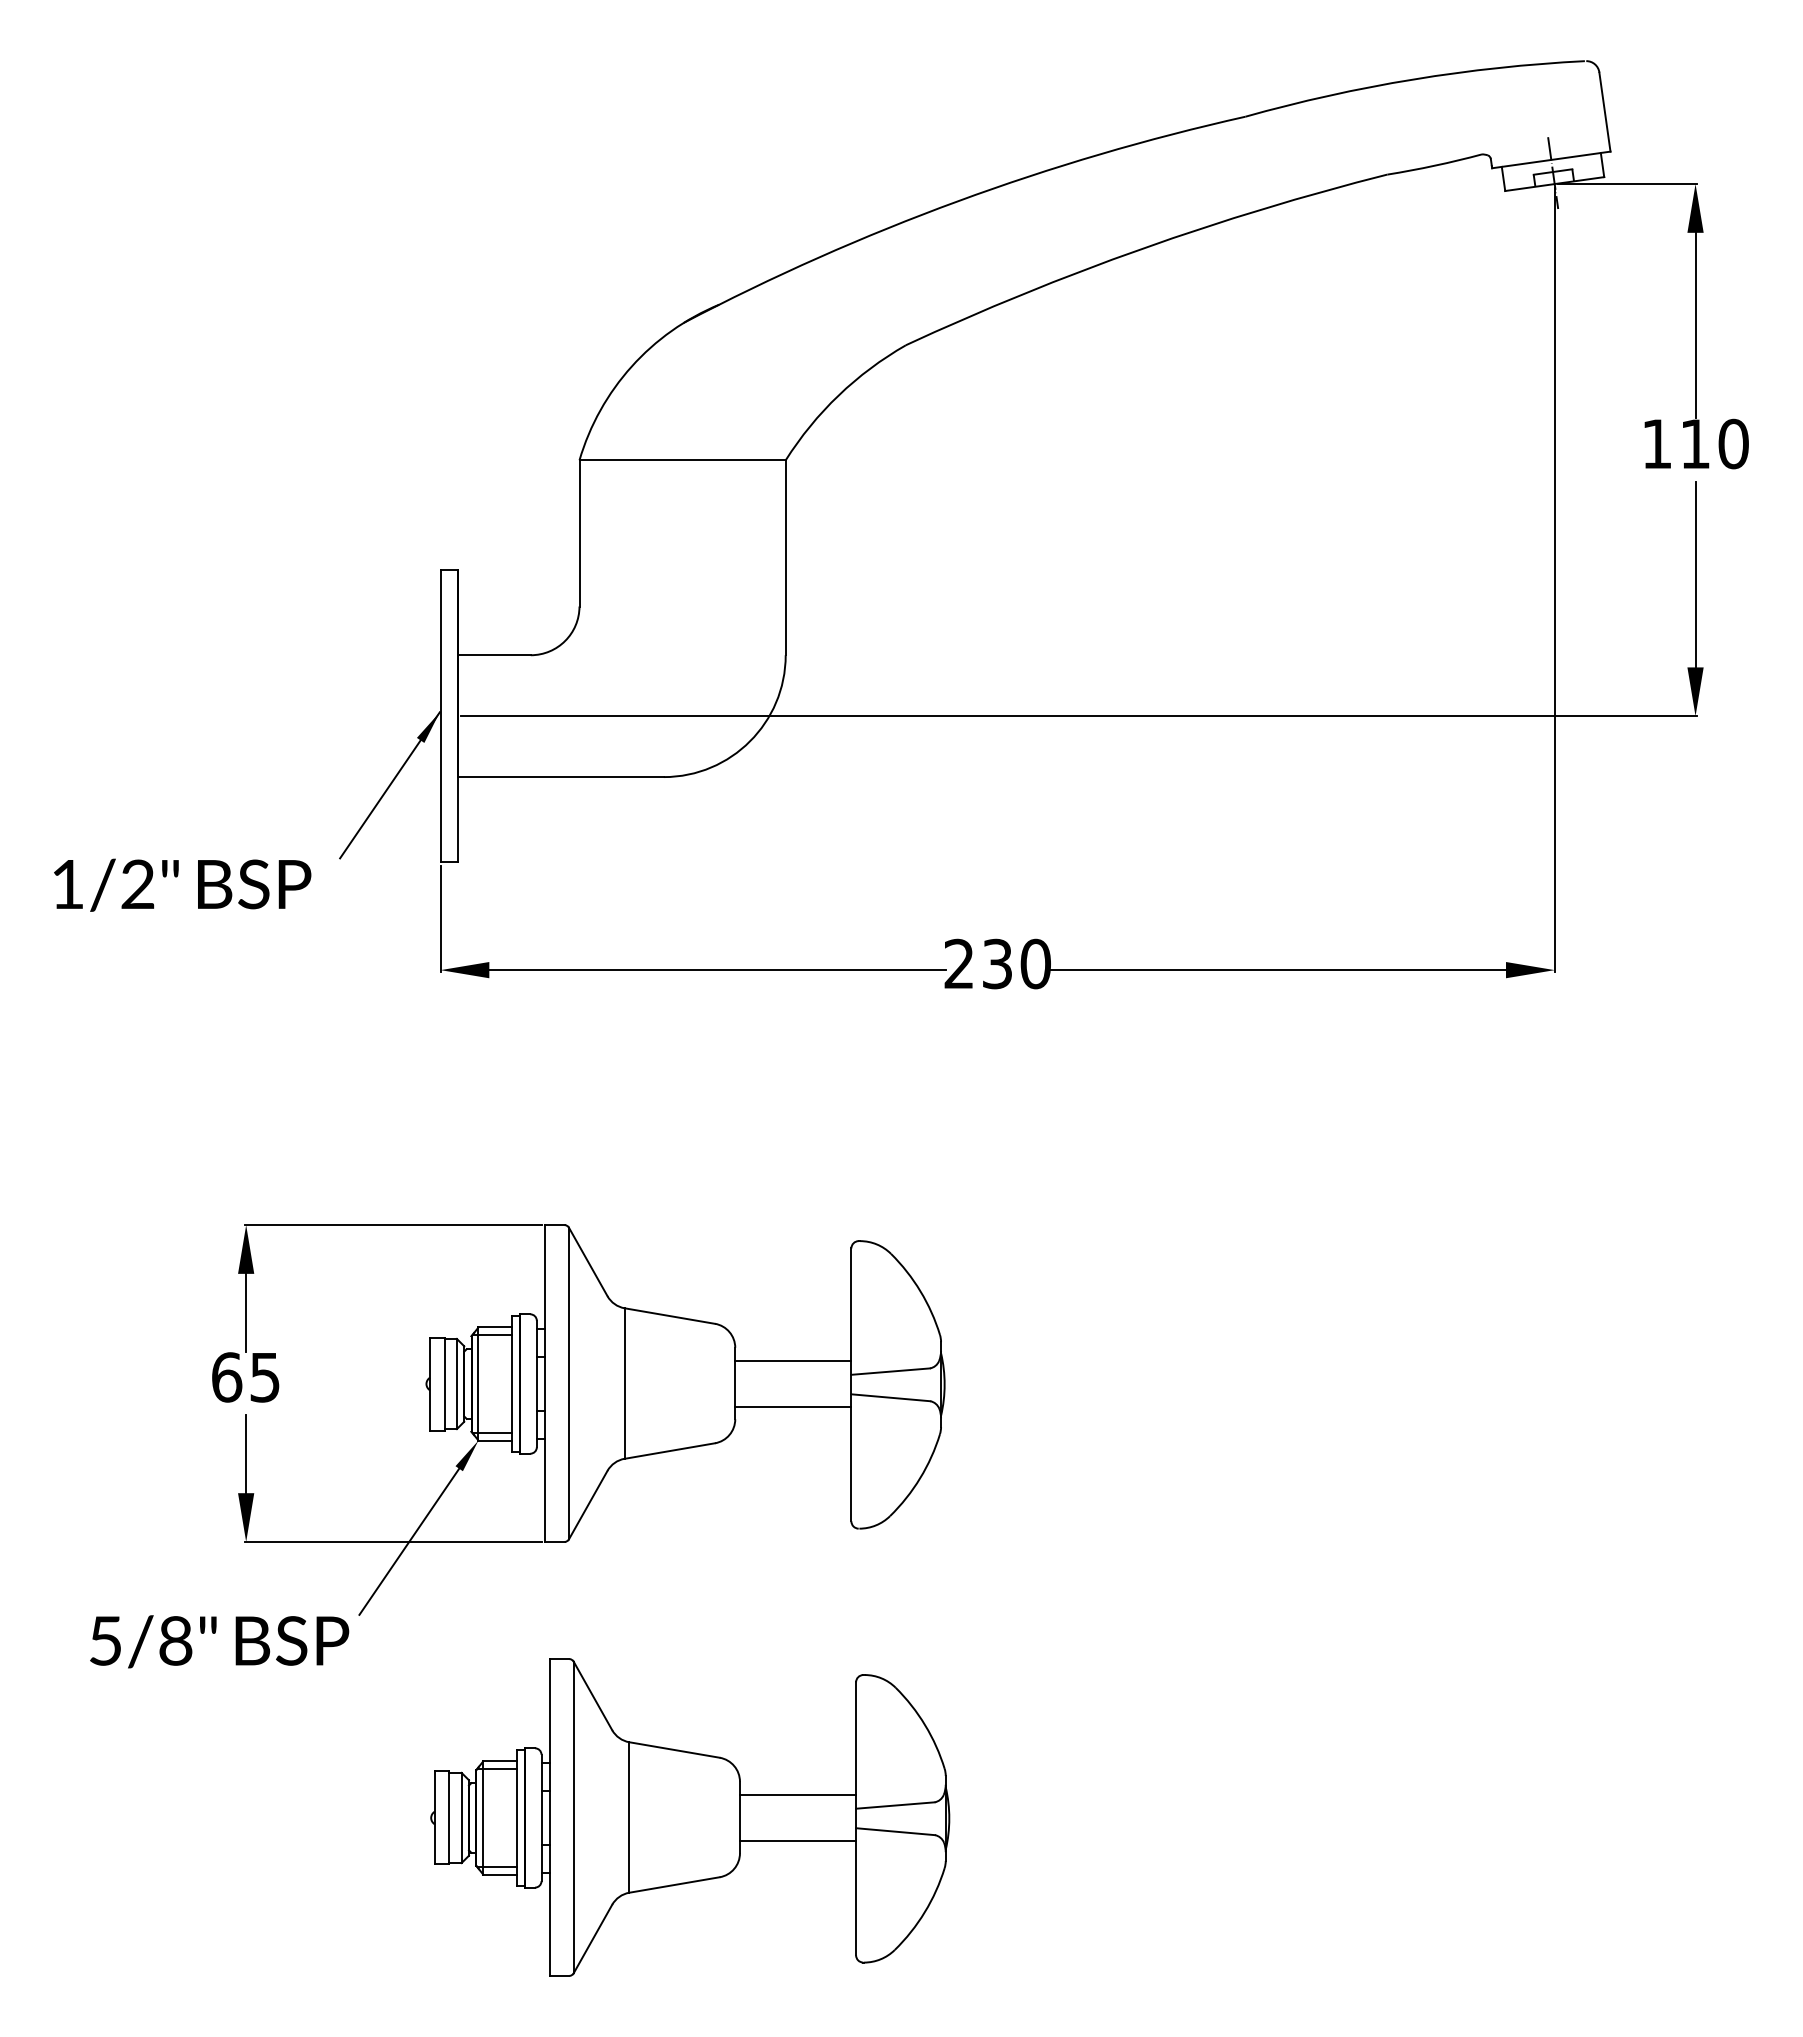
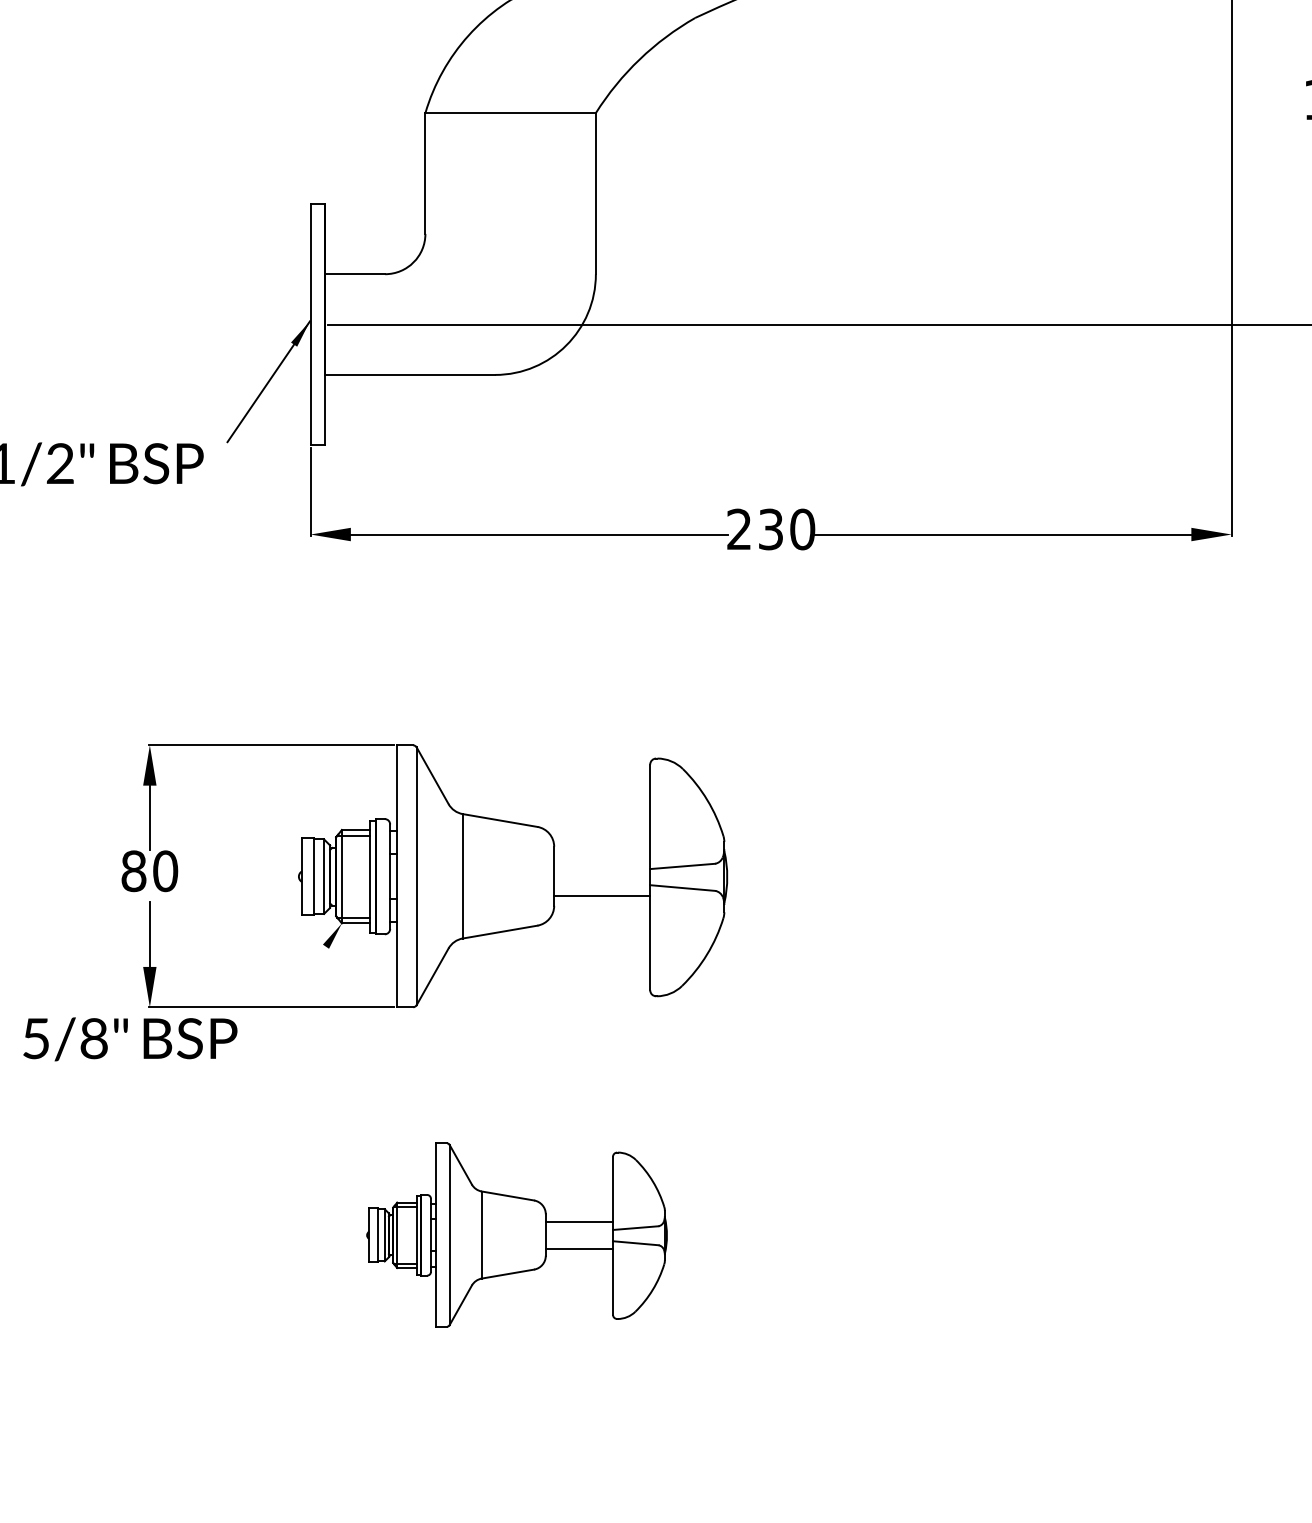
line: (793, 1360) -> (602, 857), removed
text: (246, 1377) -> (150, 871), 65 -> 80
line: (409, 1541) -> (284, 1006), removed
text: (219, 1641) -> (130, 1039), moved
part: (690, 1817) -> (517, 1235), size x0.7

